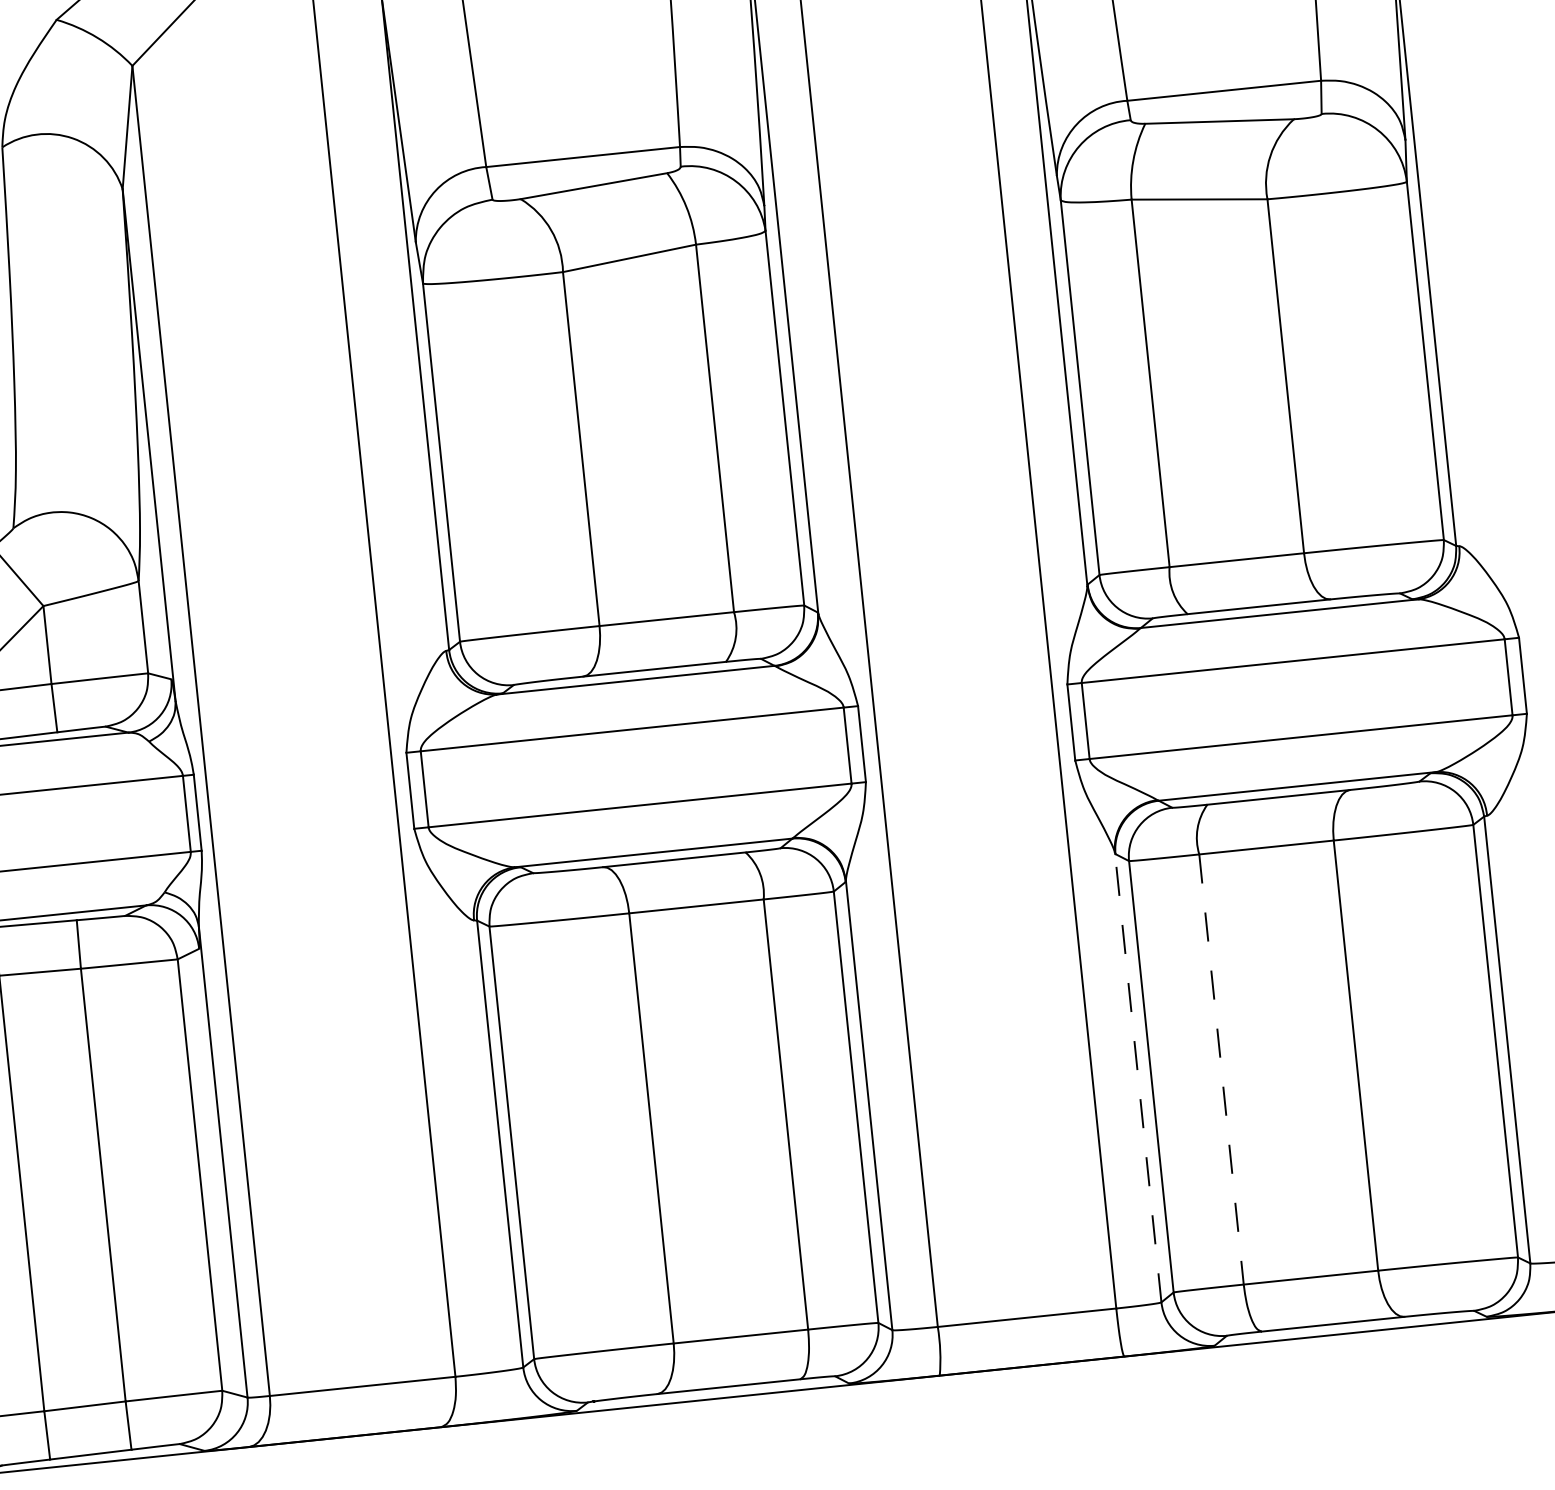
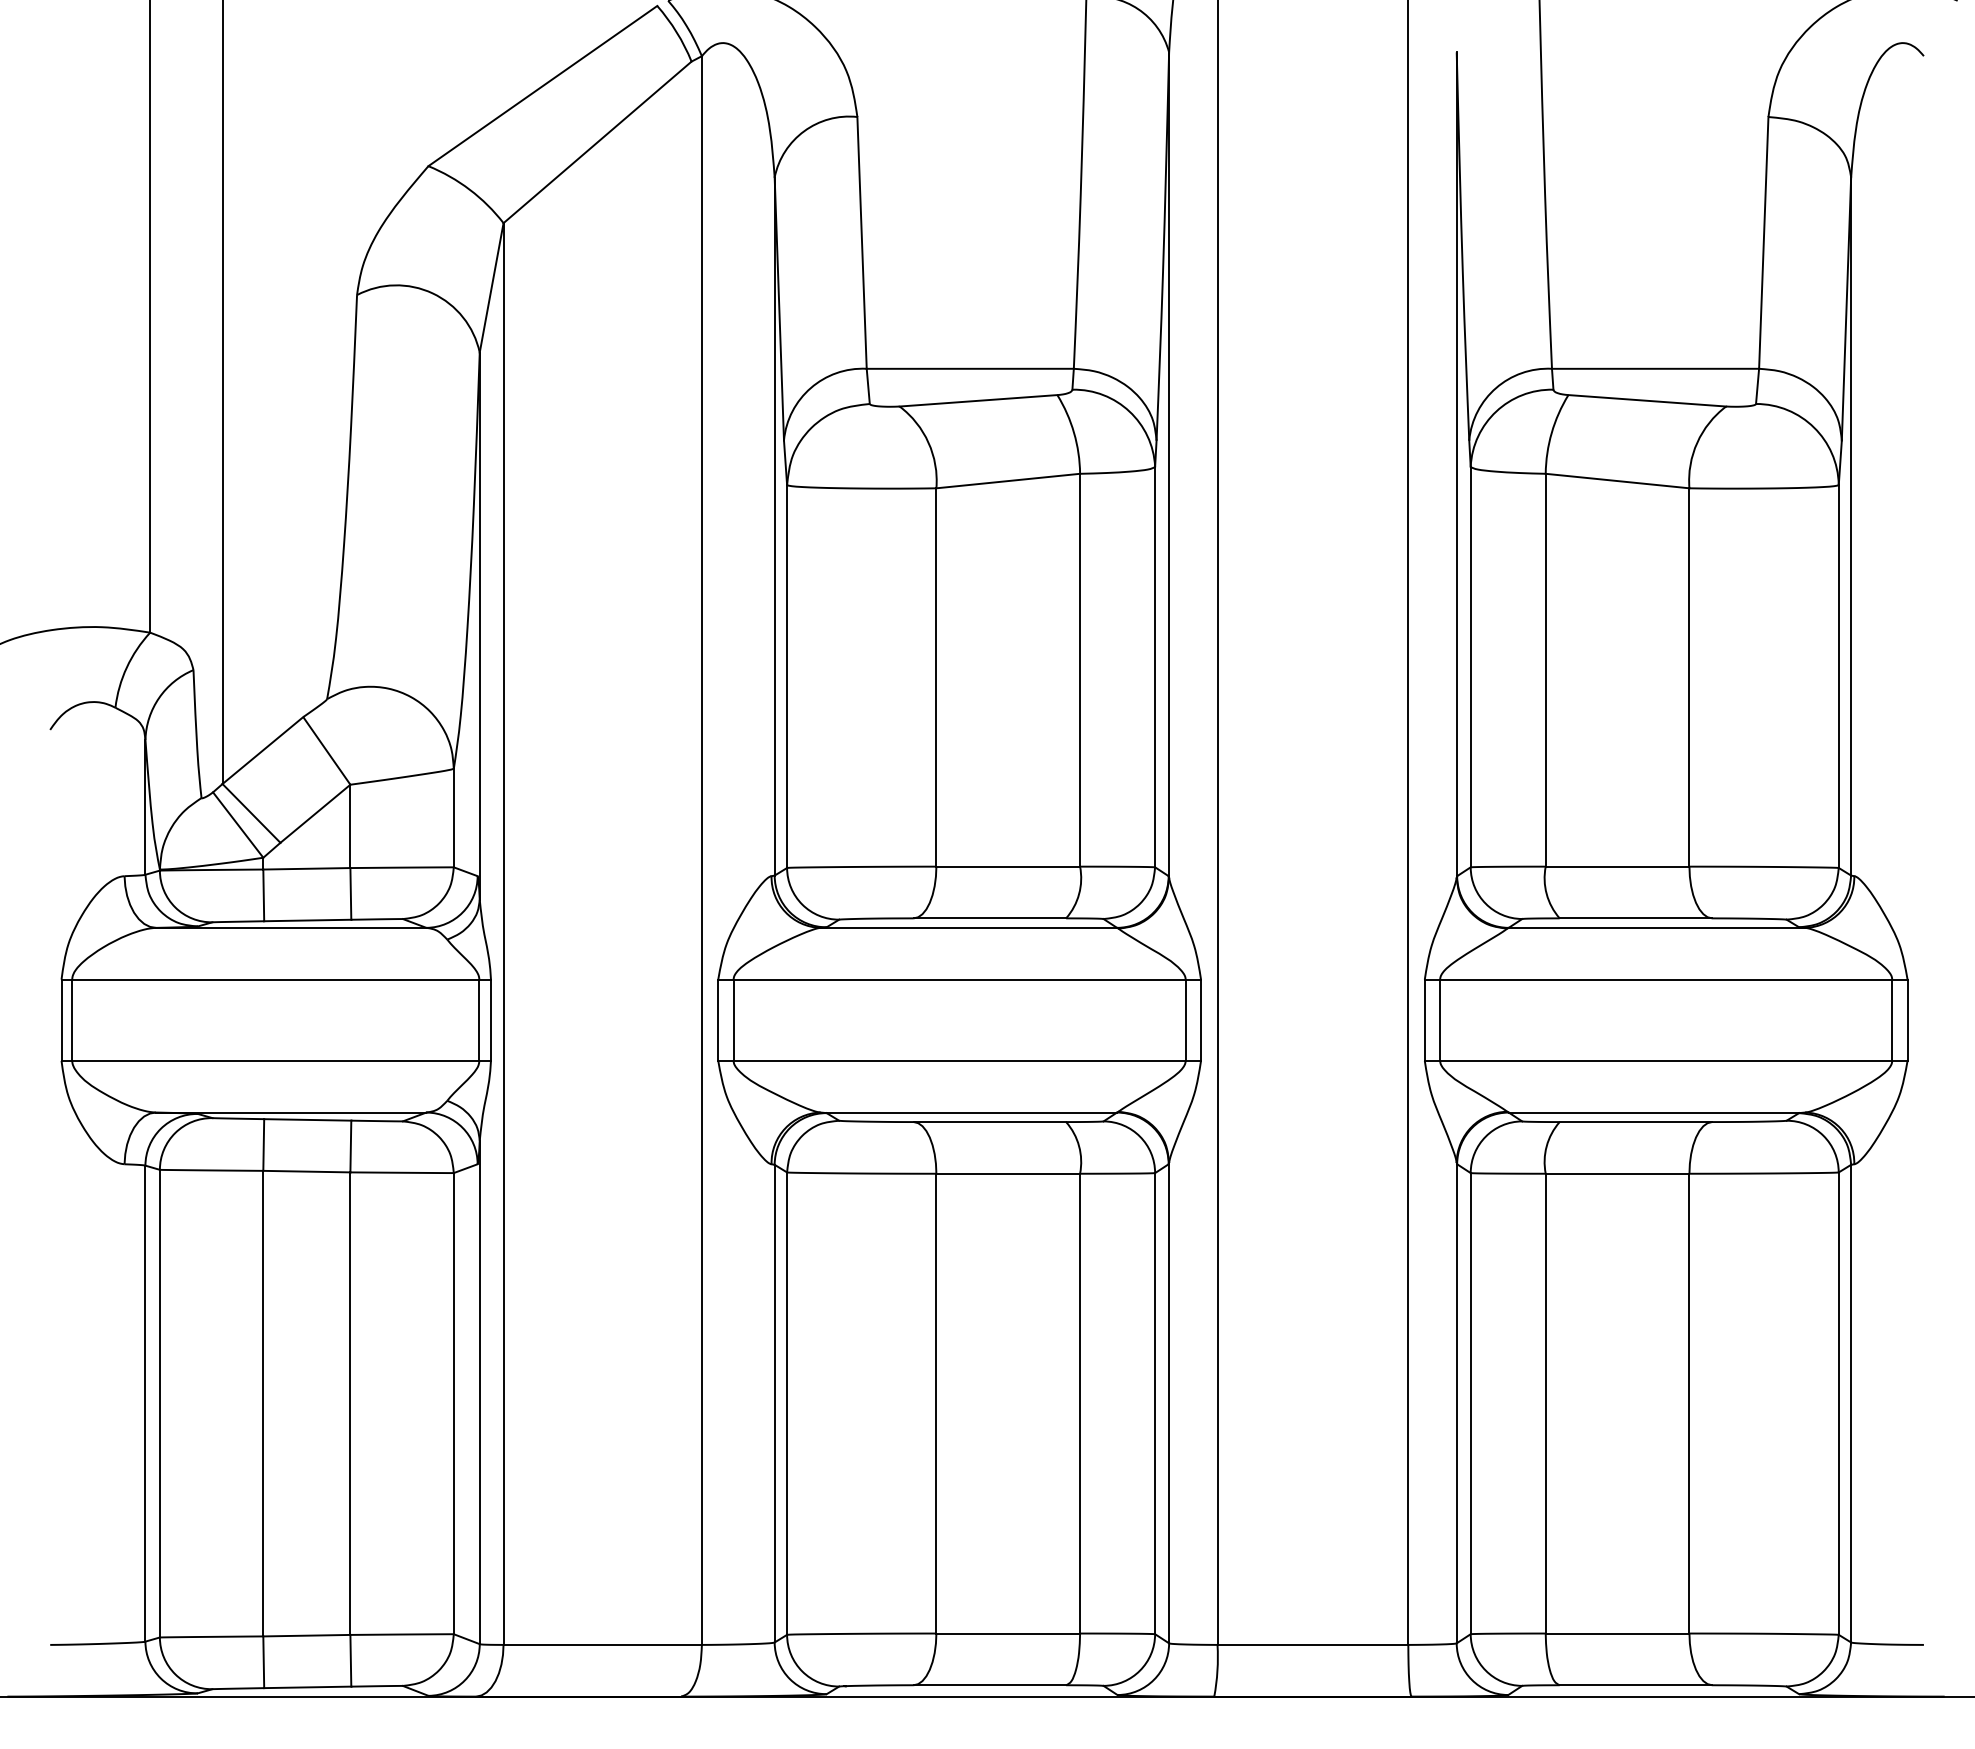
line: (1221, 1069) -> (1545, 1403), dashed -> solid
line: (1137, 1077) -> (1456, 1402), dashed -> solid

